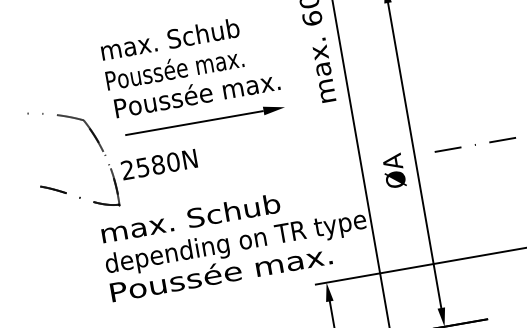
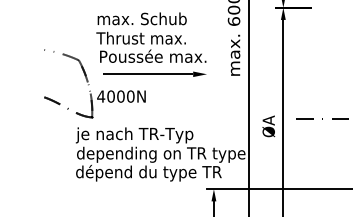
text: (174, 68) -> (141, 37), Poussée max. -> Thrust max.
text: (142, 167) -> (110, 96), 2580N -> 4000N
text: (189, 221) -> (134, 135), max. Schub -> je nach TR-Typ
text: (221, 274) -> (148, 172), Poussée max. -> dépend du type TR

